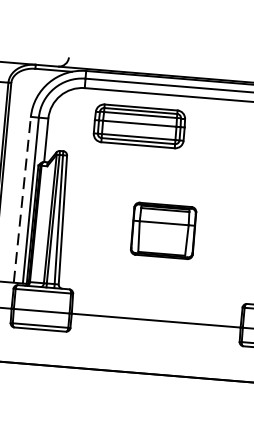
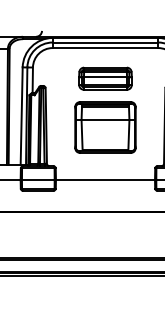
part: (139, 125) -> (105, 78), moved
line: (21, 200) -> (21, 116), dashed -> solid
part: (163, 230) -> (105, 127), size x1.67

